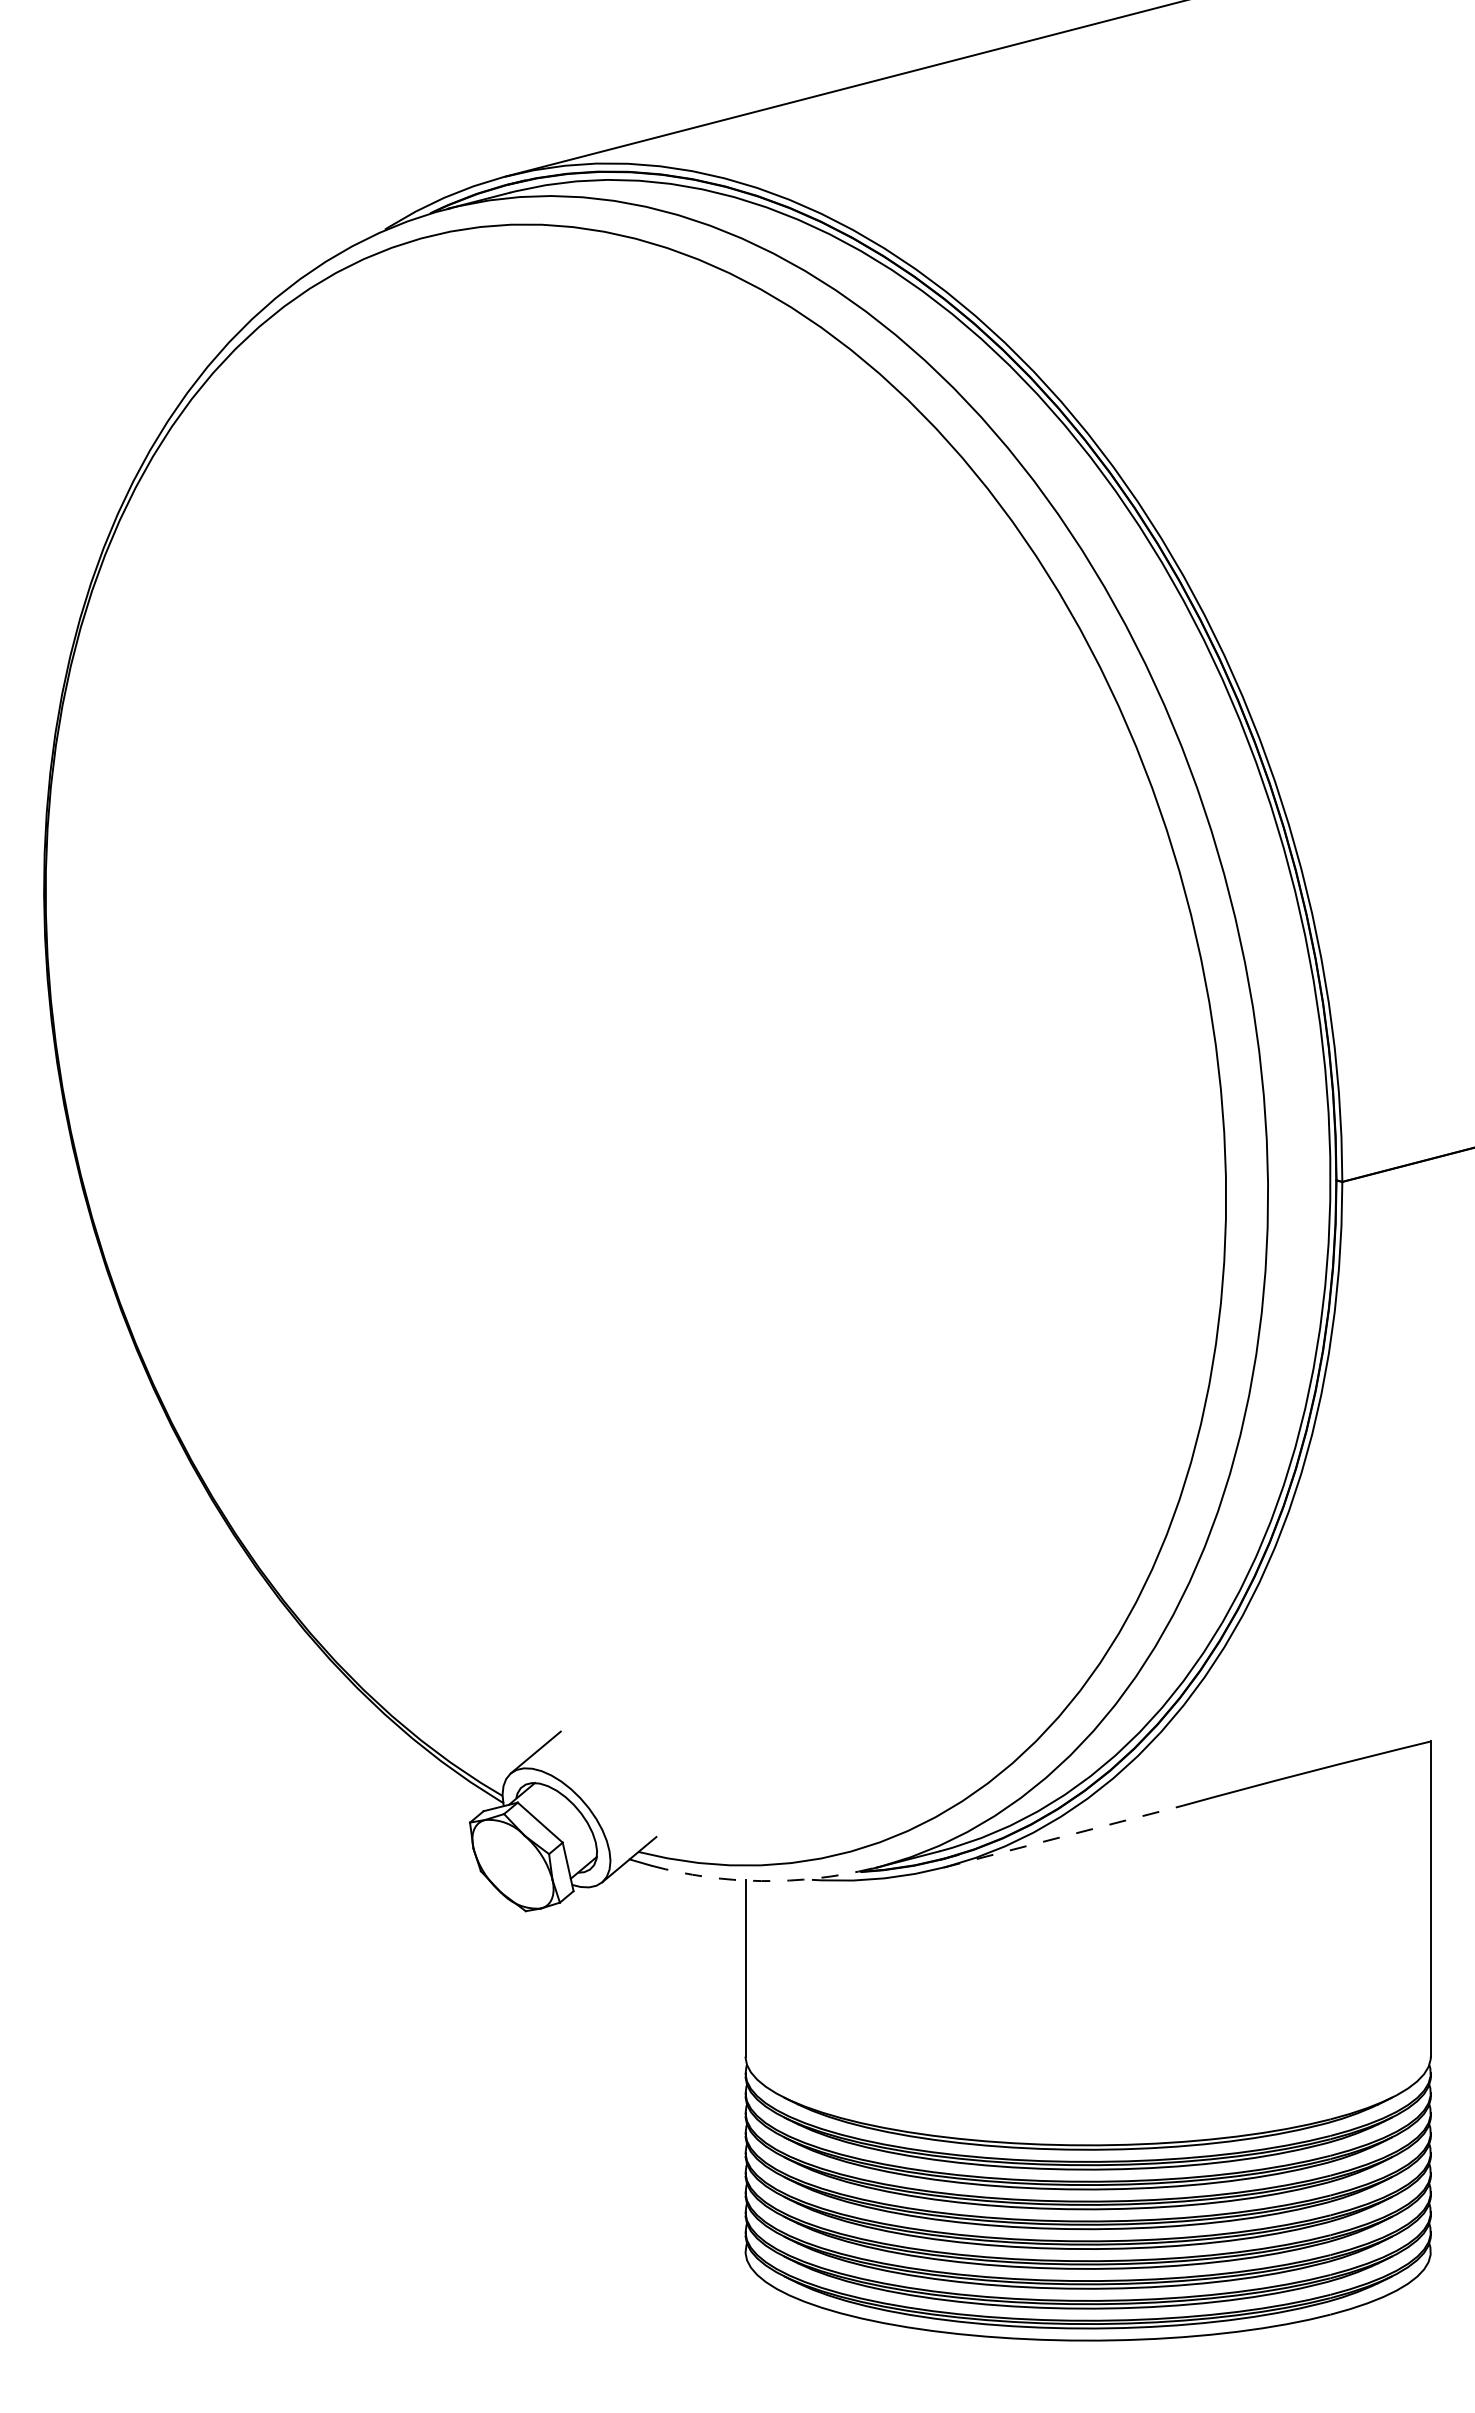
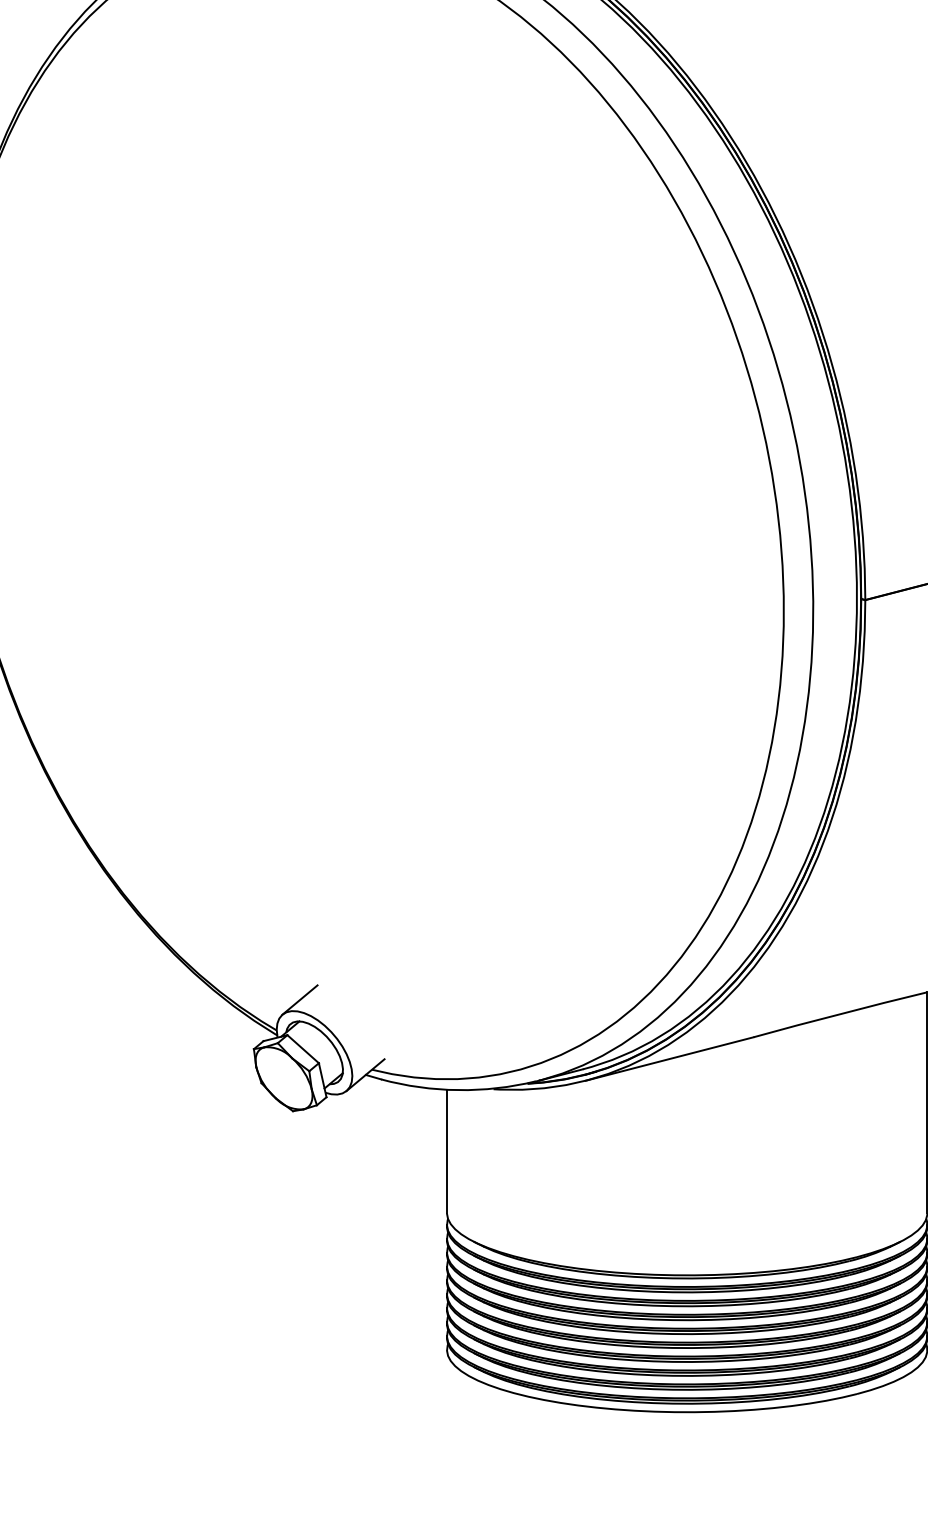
line: (1063, 1836) -> (669, 1058), dashed -> solid
arc: (761, 1881) -> (458, 1090), dashed -> solid

